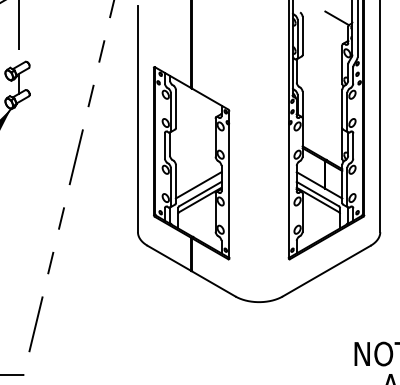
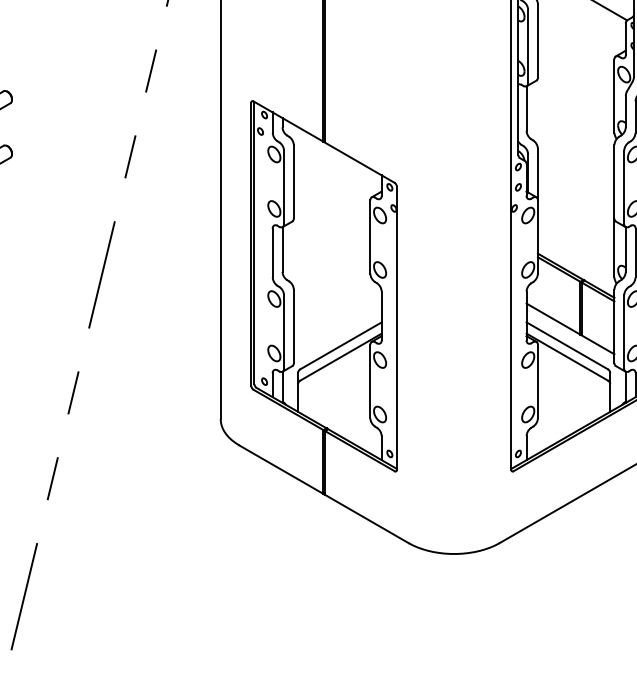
line: (198, 185) -> (337, 329), removed

